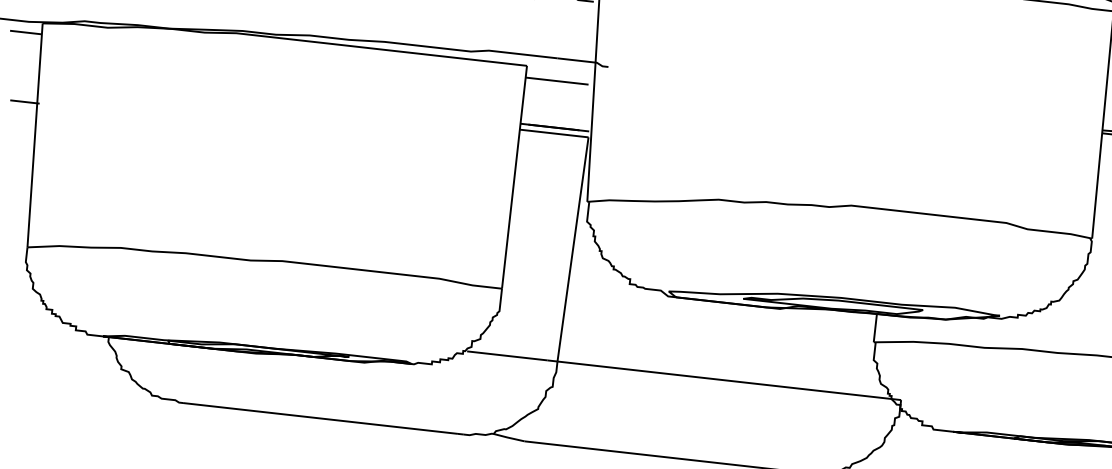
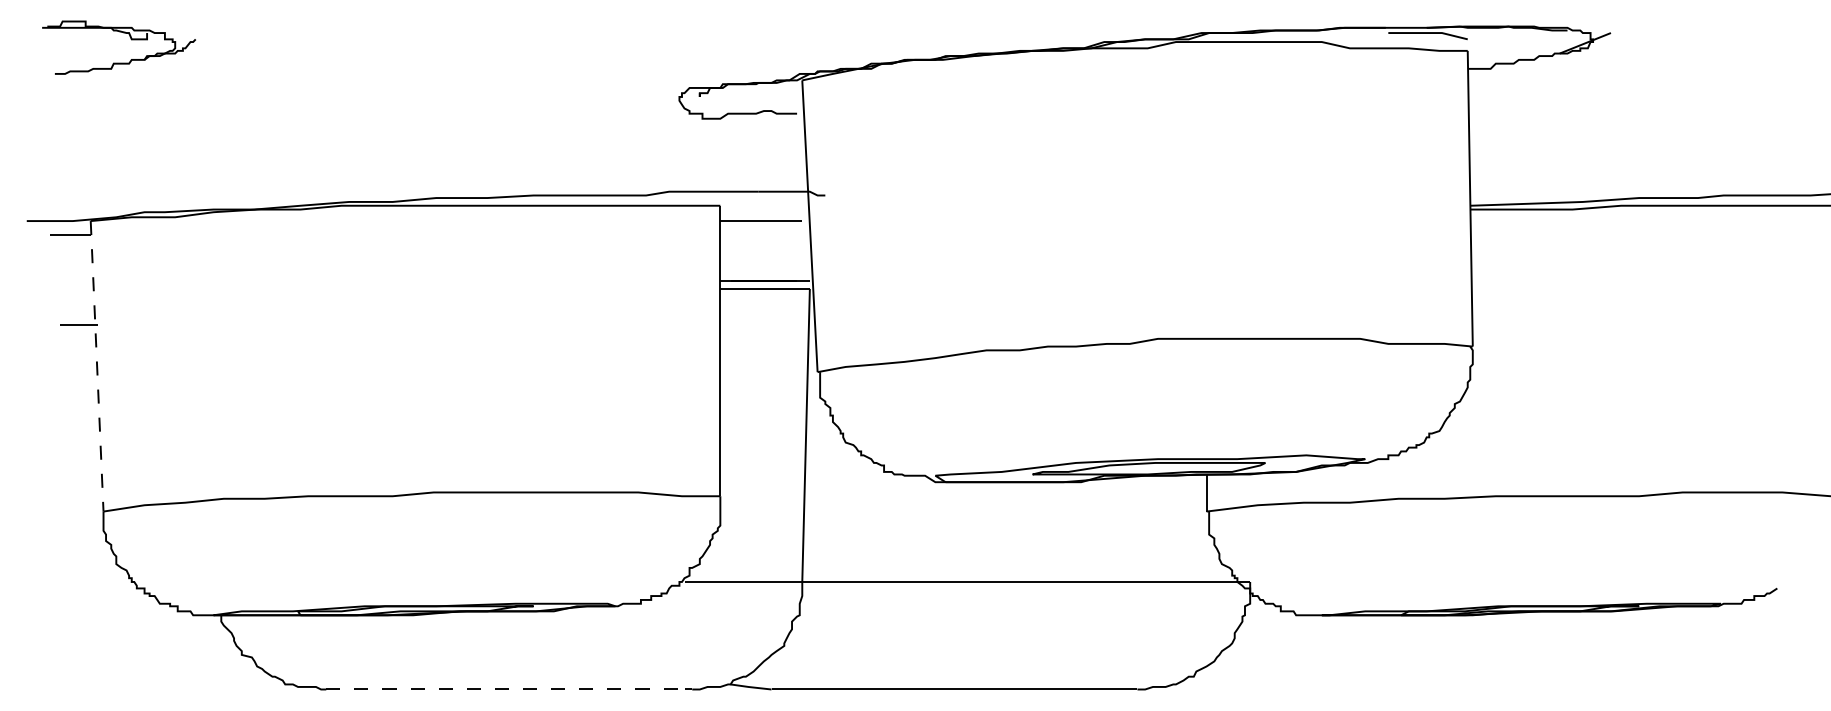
line: (35, 135) -> (97, 366), solid -> dashed
line: (320, 418) -> (505, 689), solid -> dashed

